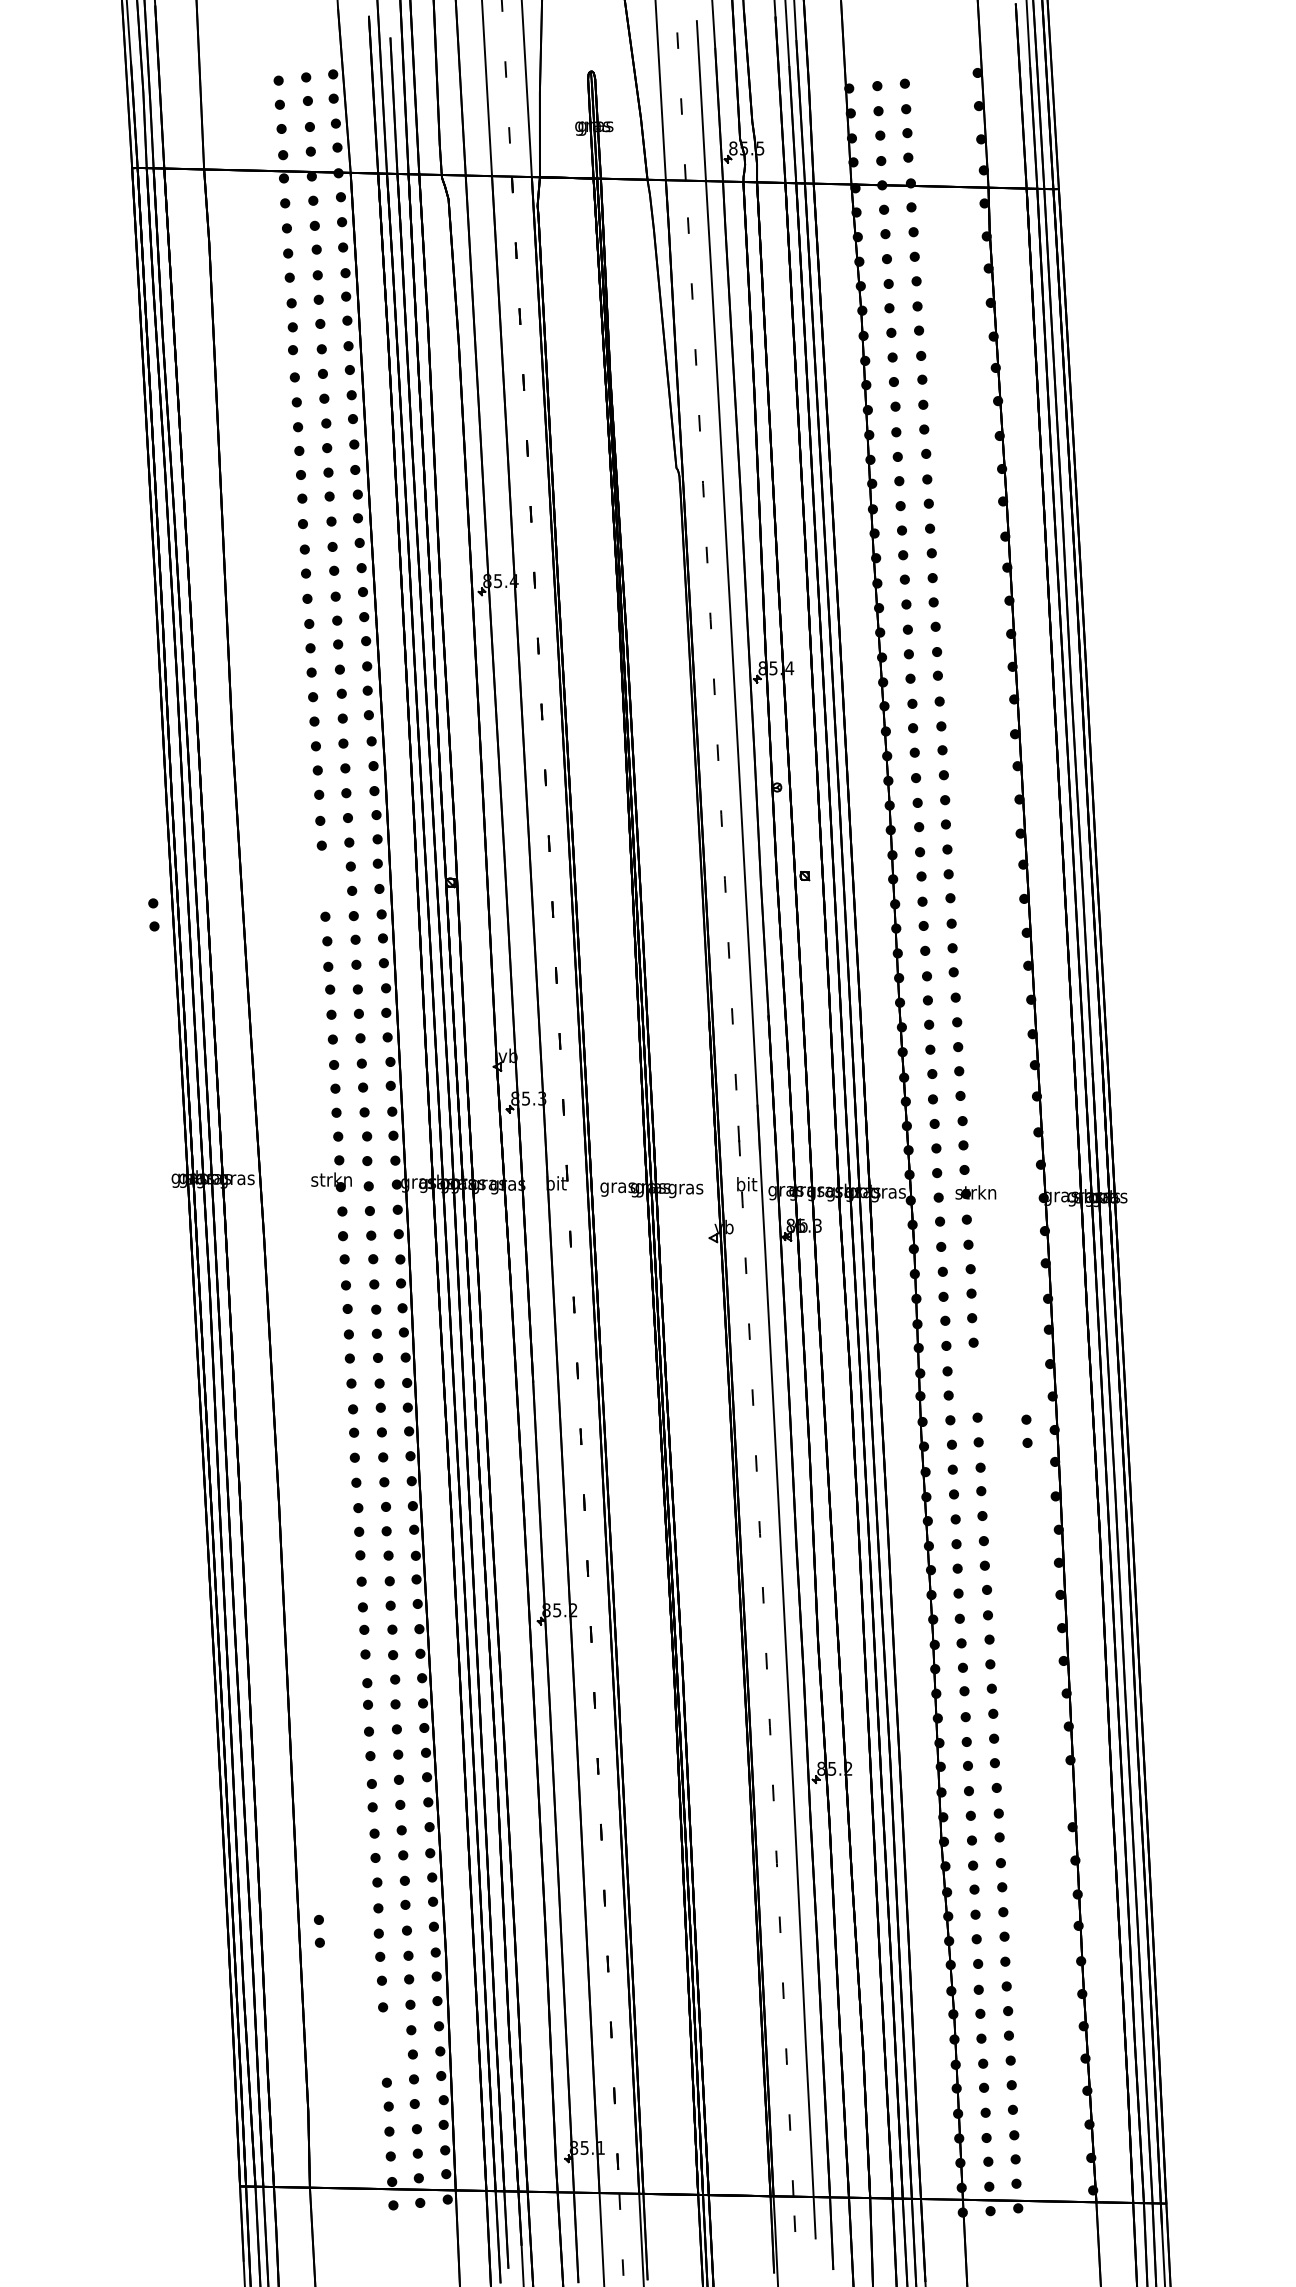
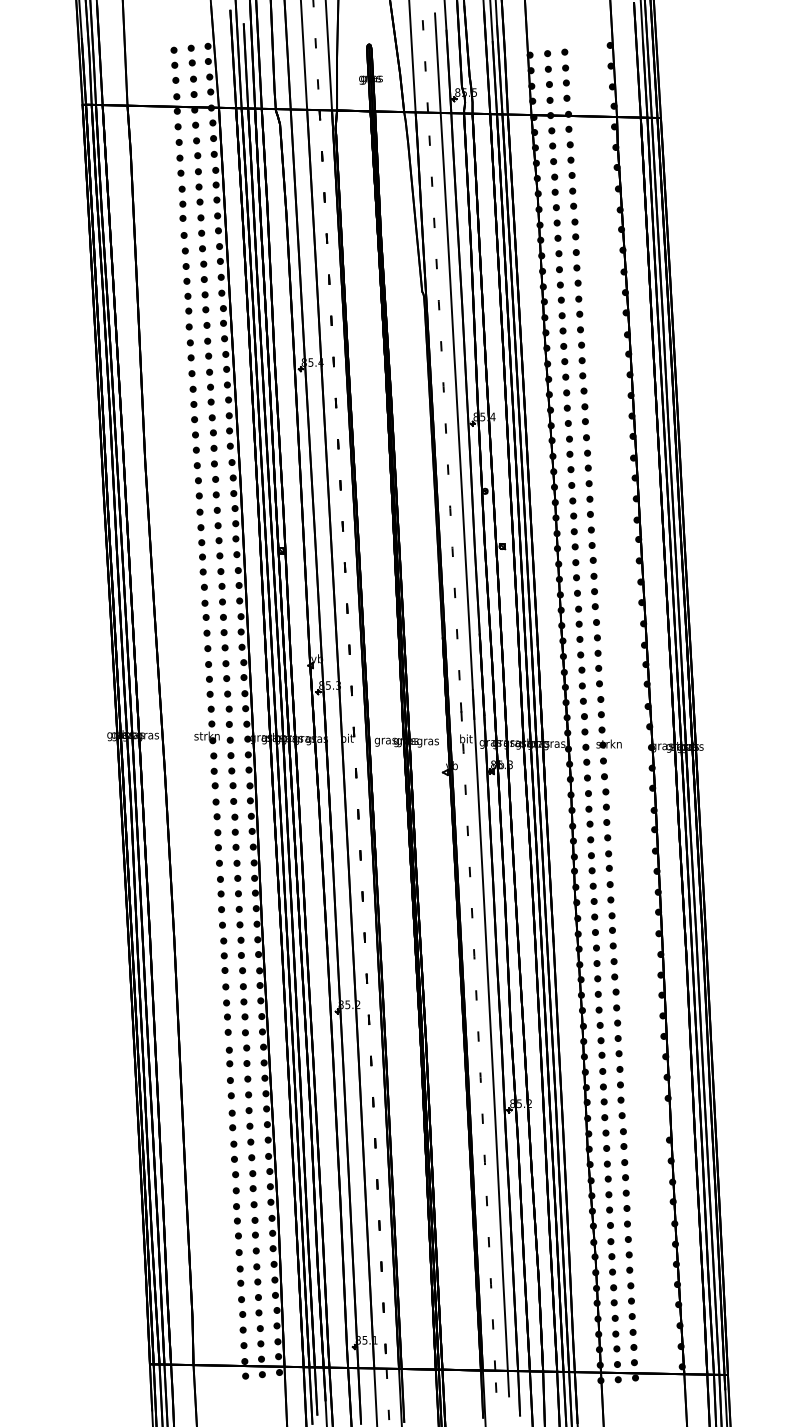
part: (152, 914) -> (201, 549), moved
part: (1026, 1430) -> (608, 860), moved
part: (319, 1930) -> (240, 1275), moved

